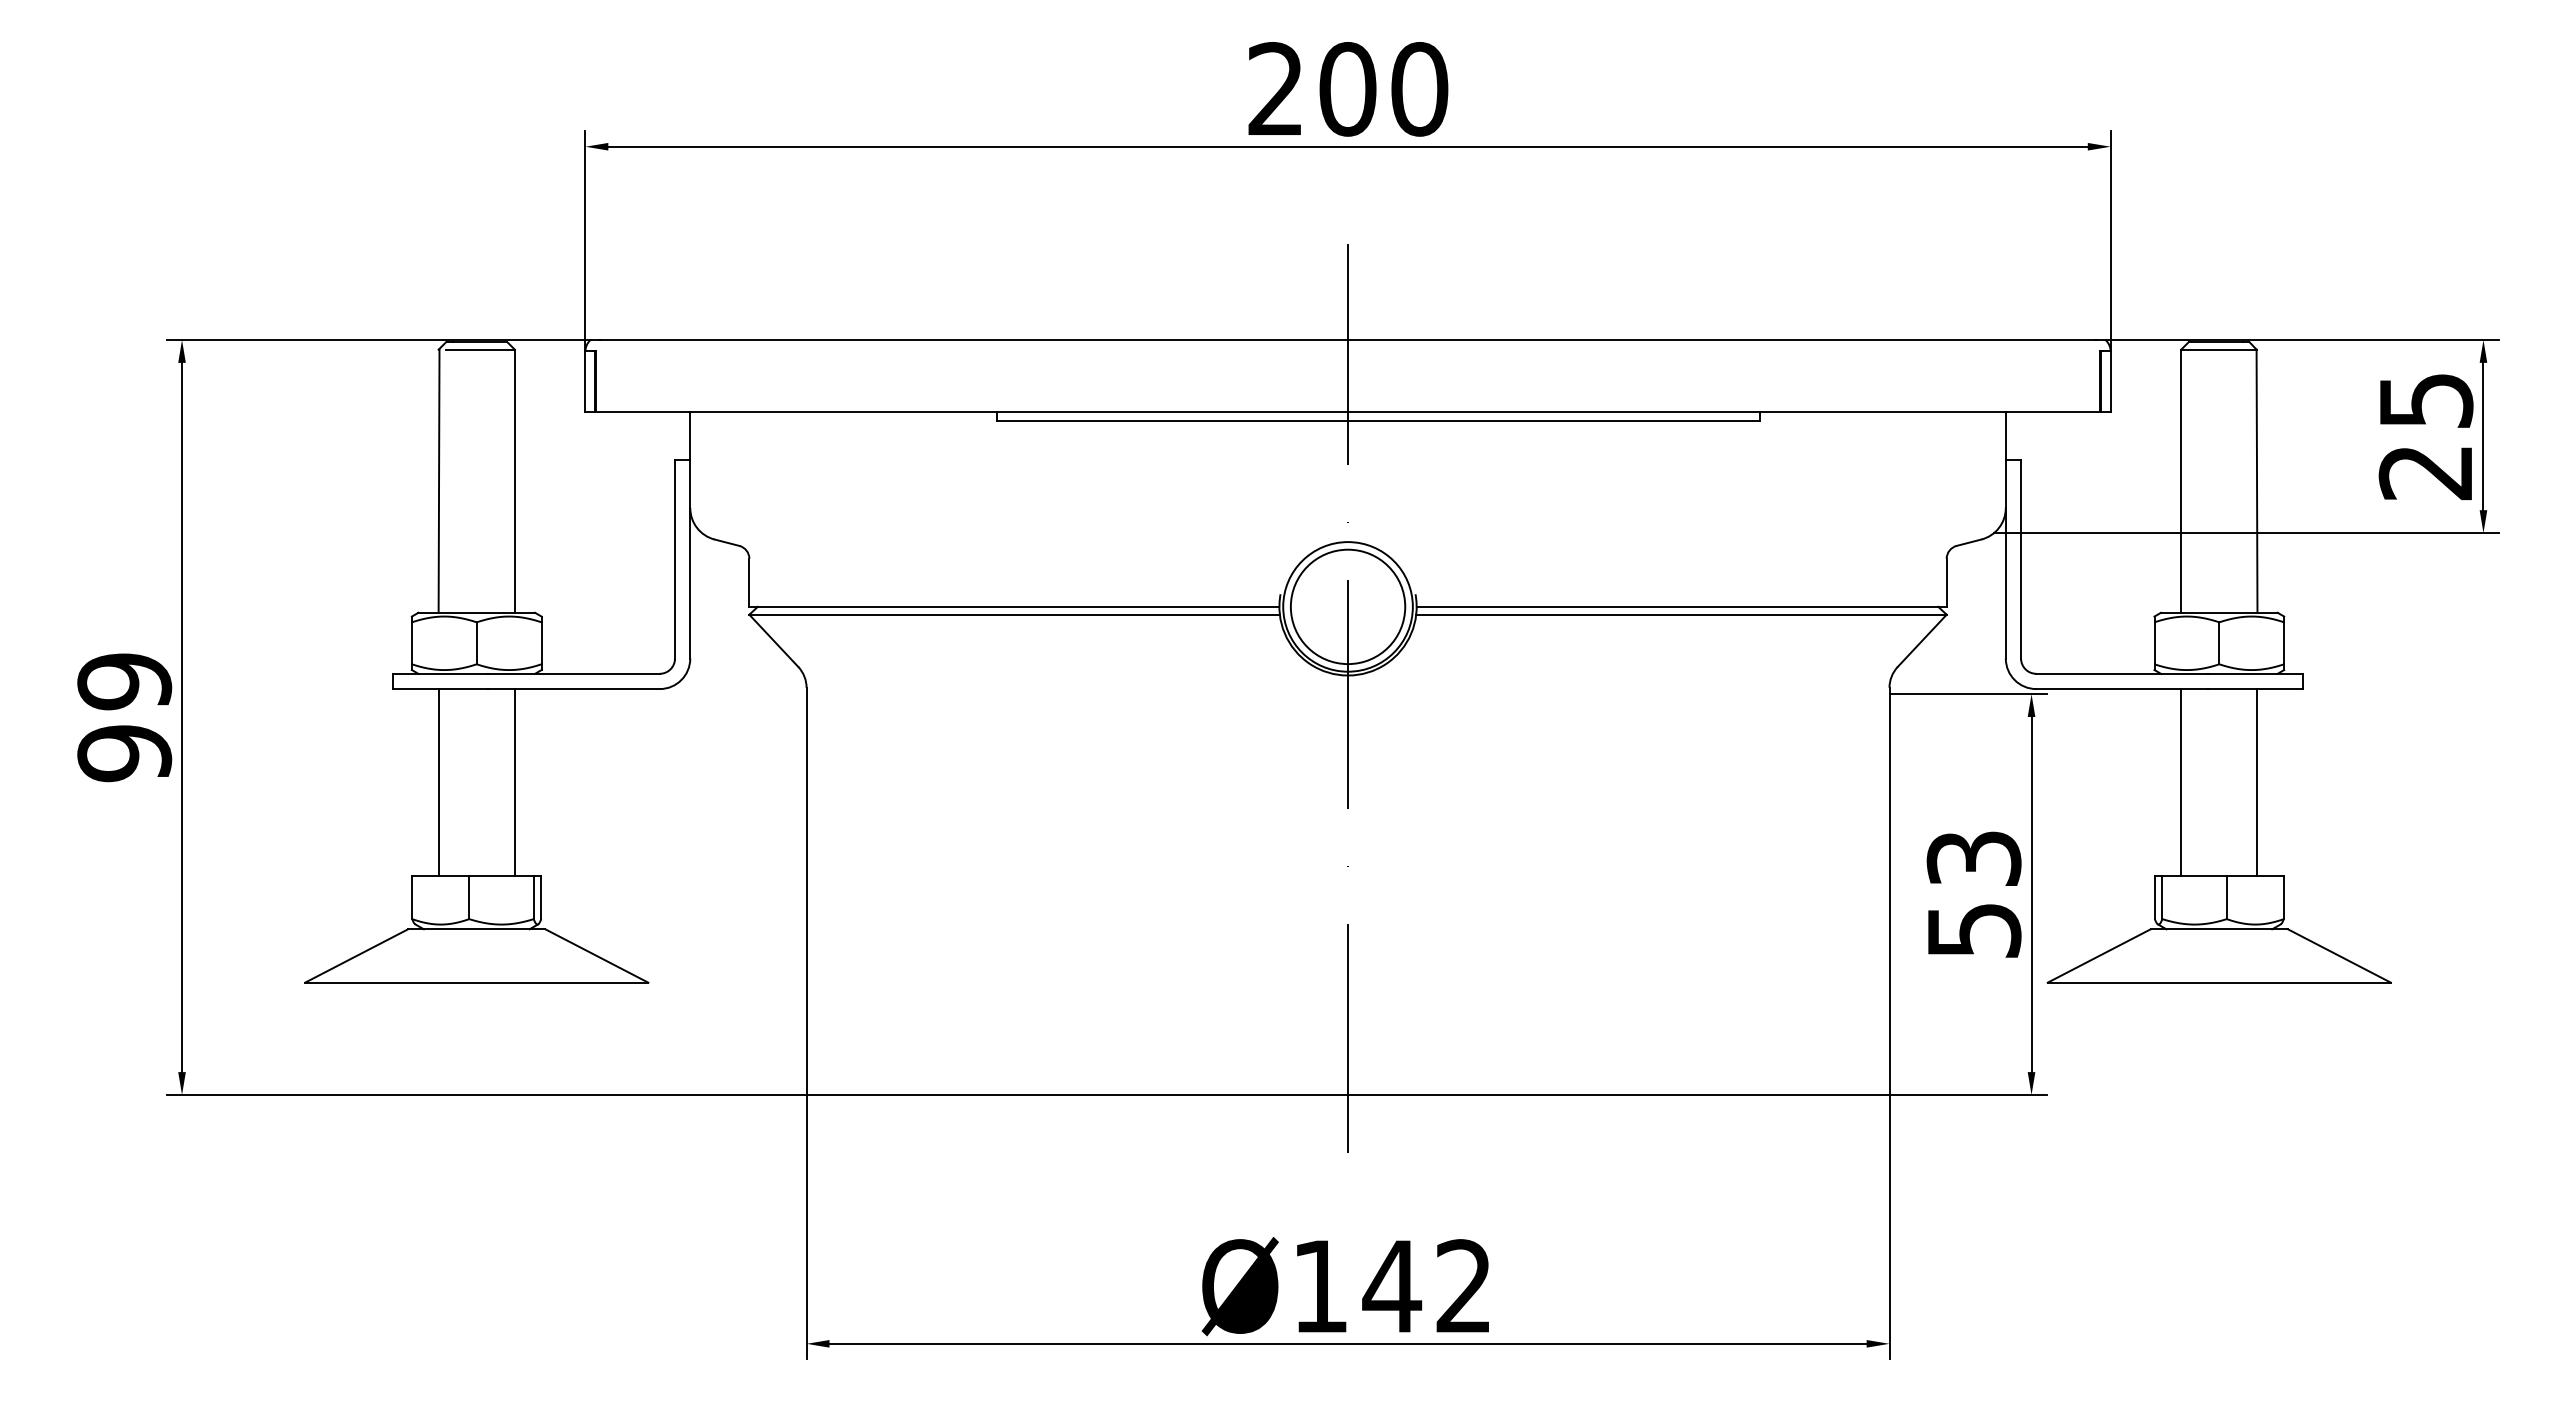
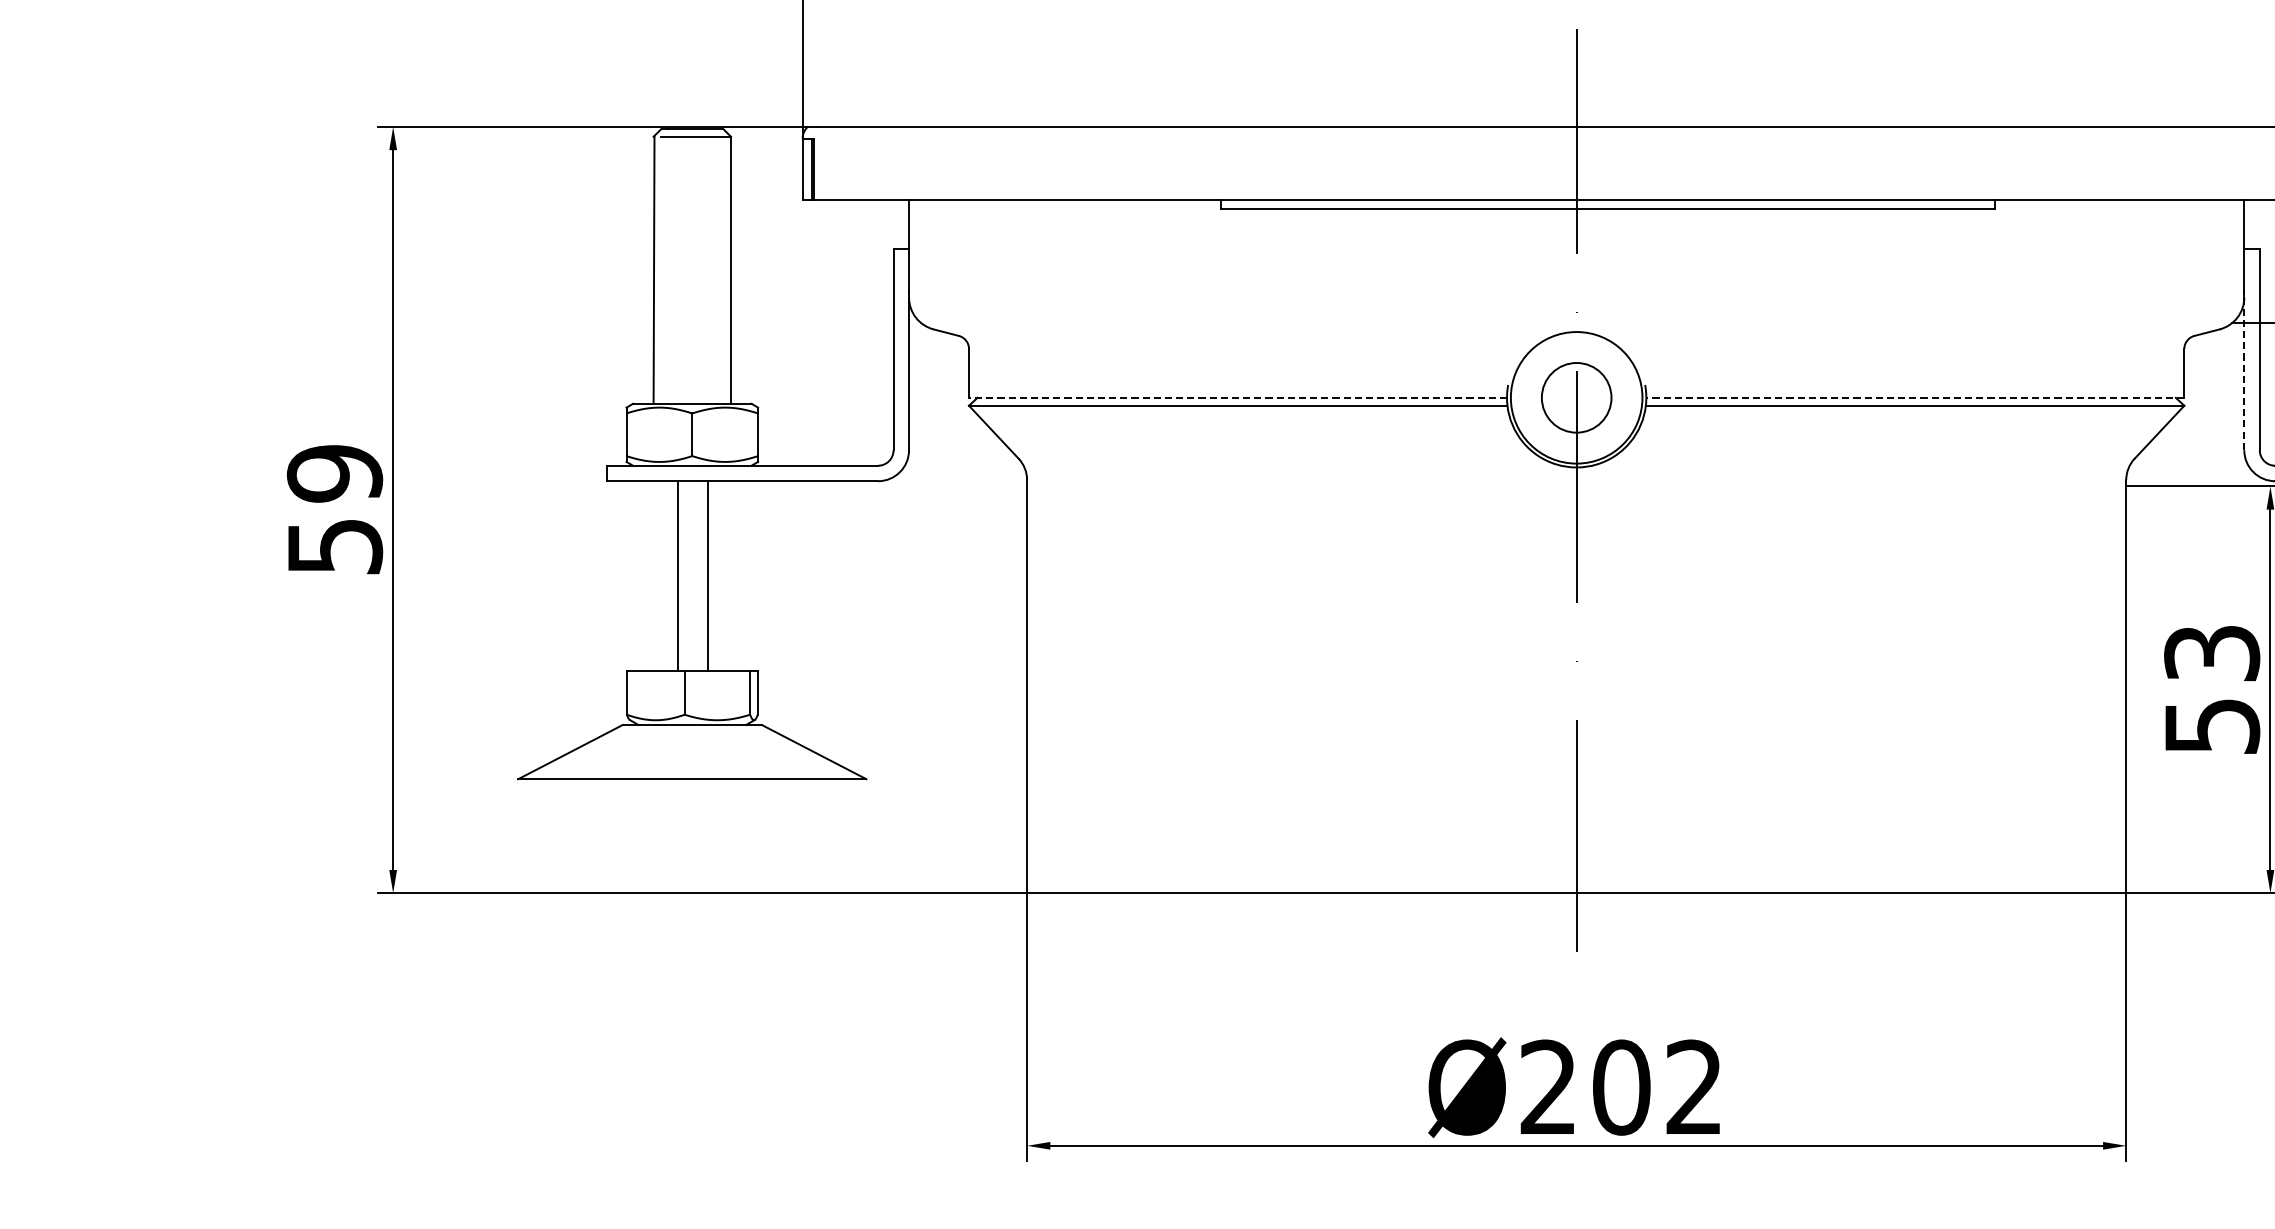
line: (2005, 583) -> (2243, 374), solid -> dashed
line: (1013, 606) -> (1237, 397), solid -> dashed
circle: (1347, 606) -> (1576, 397), size x0.6
line: (1681, 606) -> (1915, 397), solid -> dashed
text: (124, 753) -> (334, 546), 99 -> 59
line: (438, 782) -> (708, 576), moved
line: (514, 782) -> (677, 576), moved
text: (1357, 1286) -> (1586, 1087), Ø142 -> Ø202

